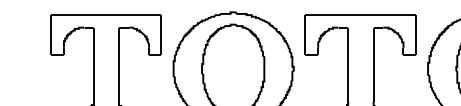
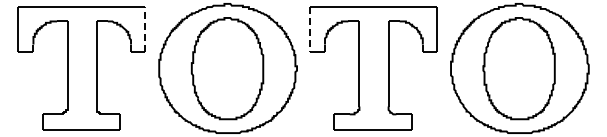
line: (161, 34) -> (145, 29), solid -> dashed
line: (304, 34) -> (309, 29), solid -> dashed

